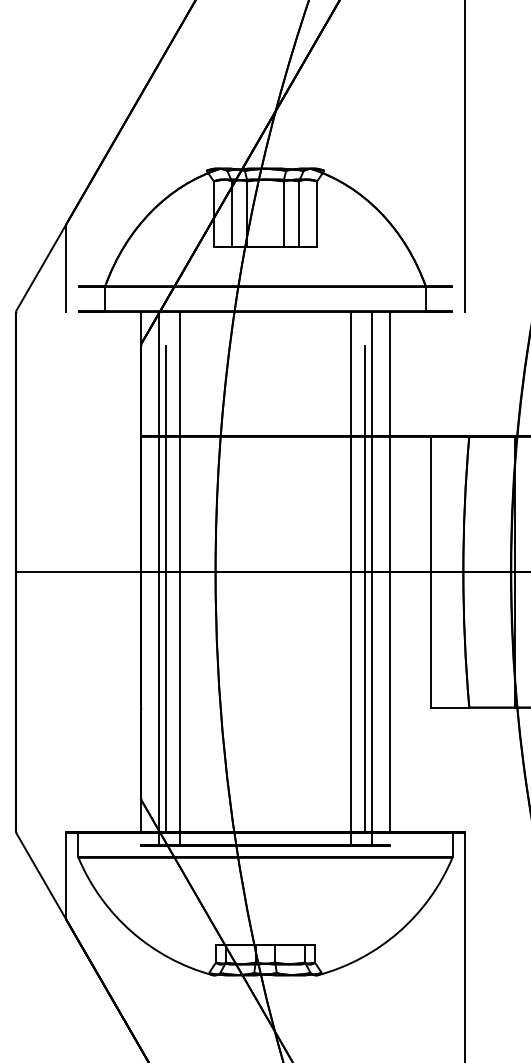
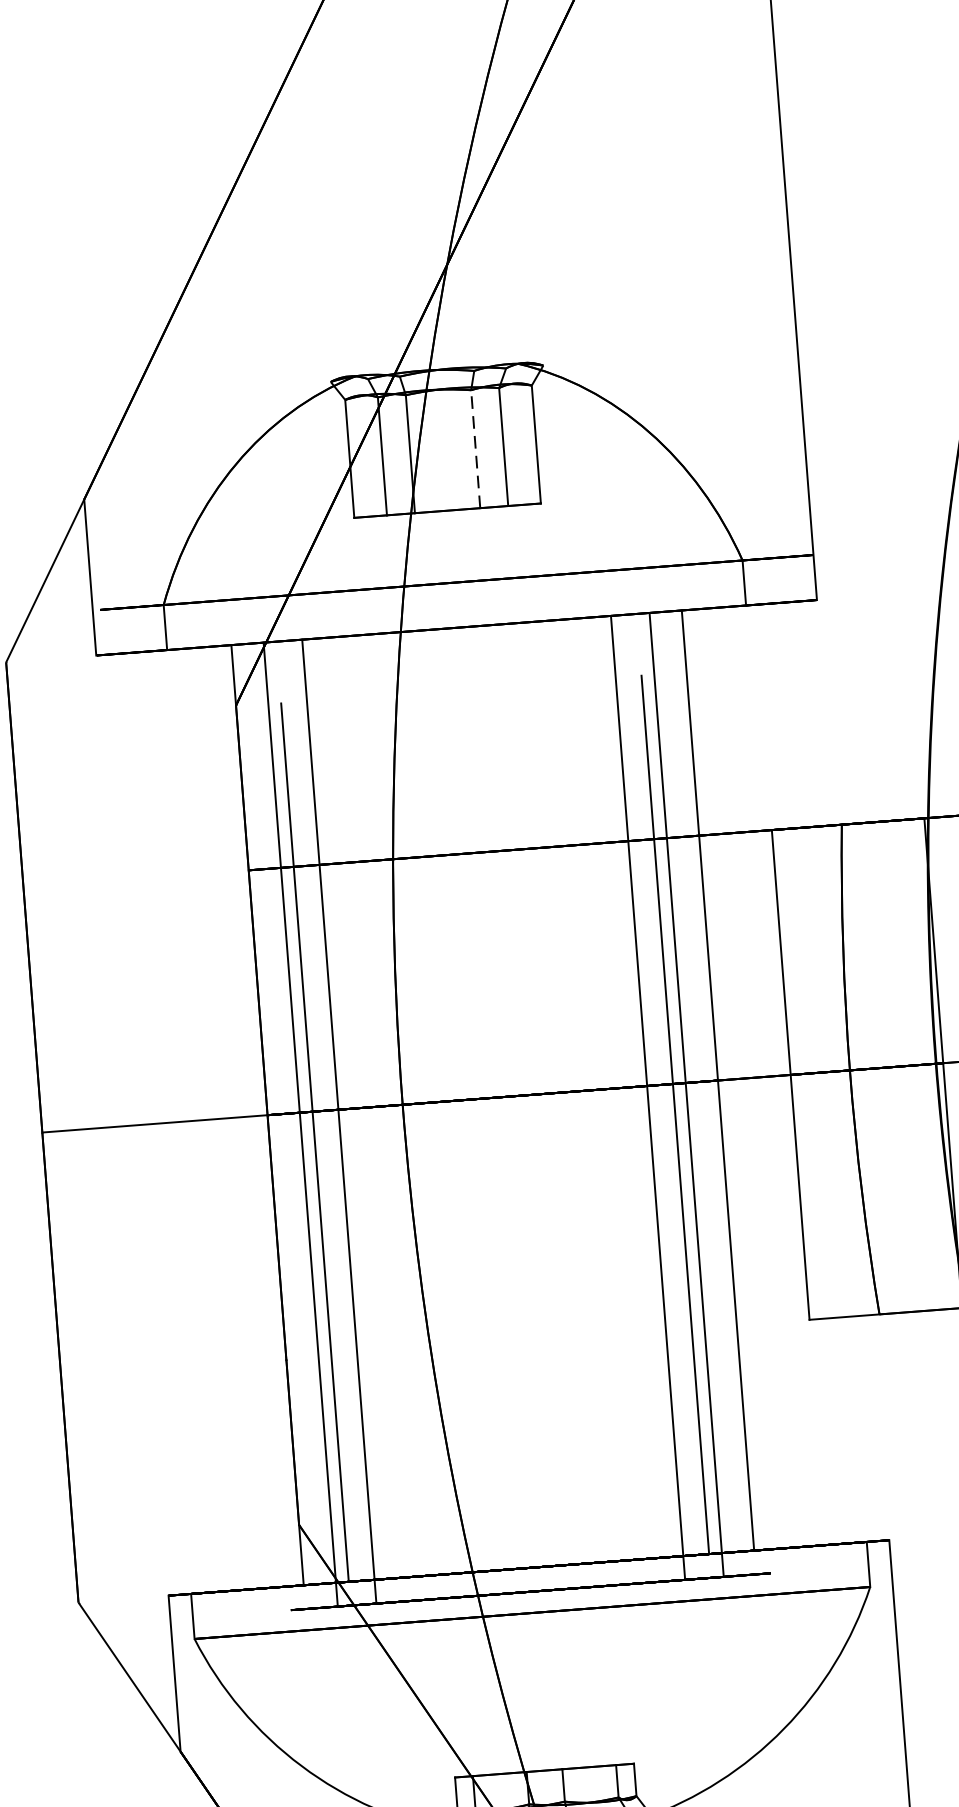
line: (283, 214) -> (475, 450), solid -> dashed

